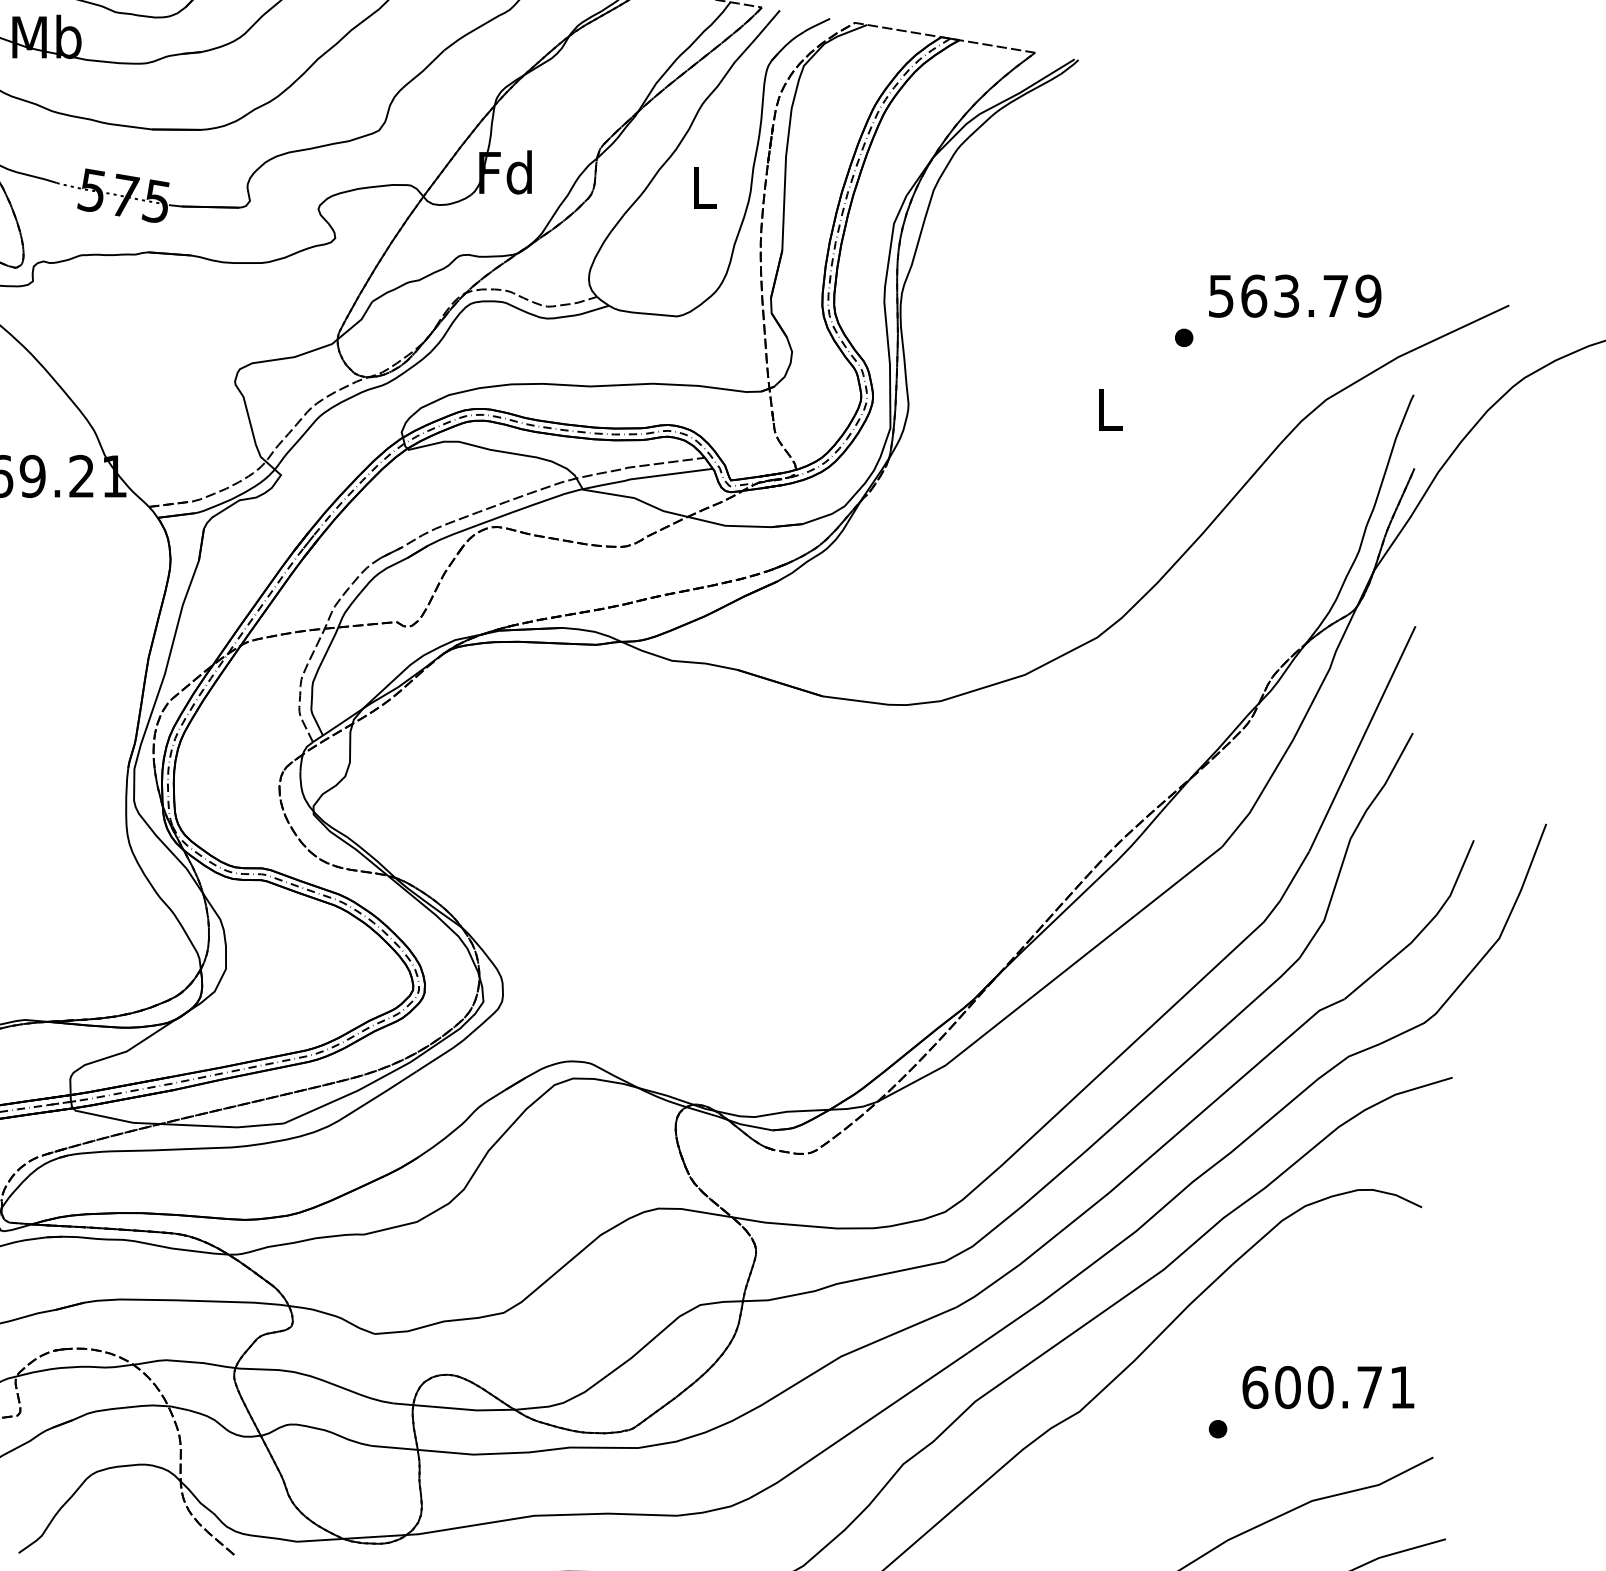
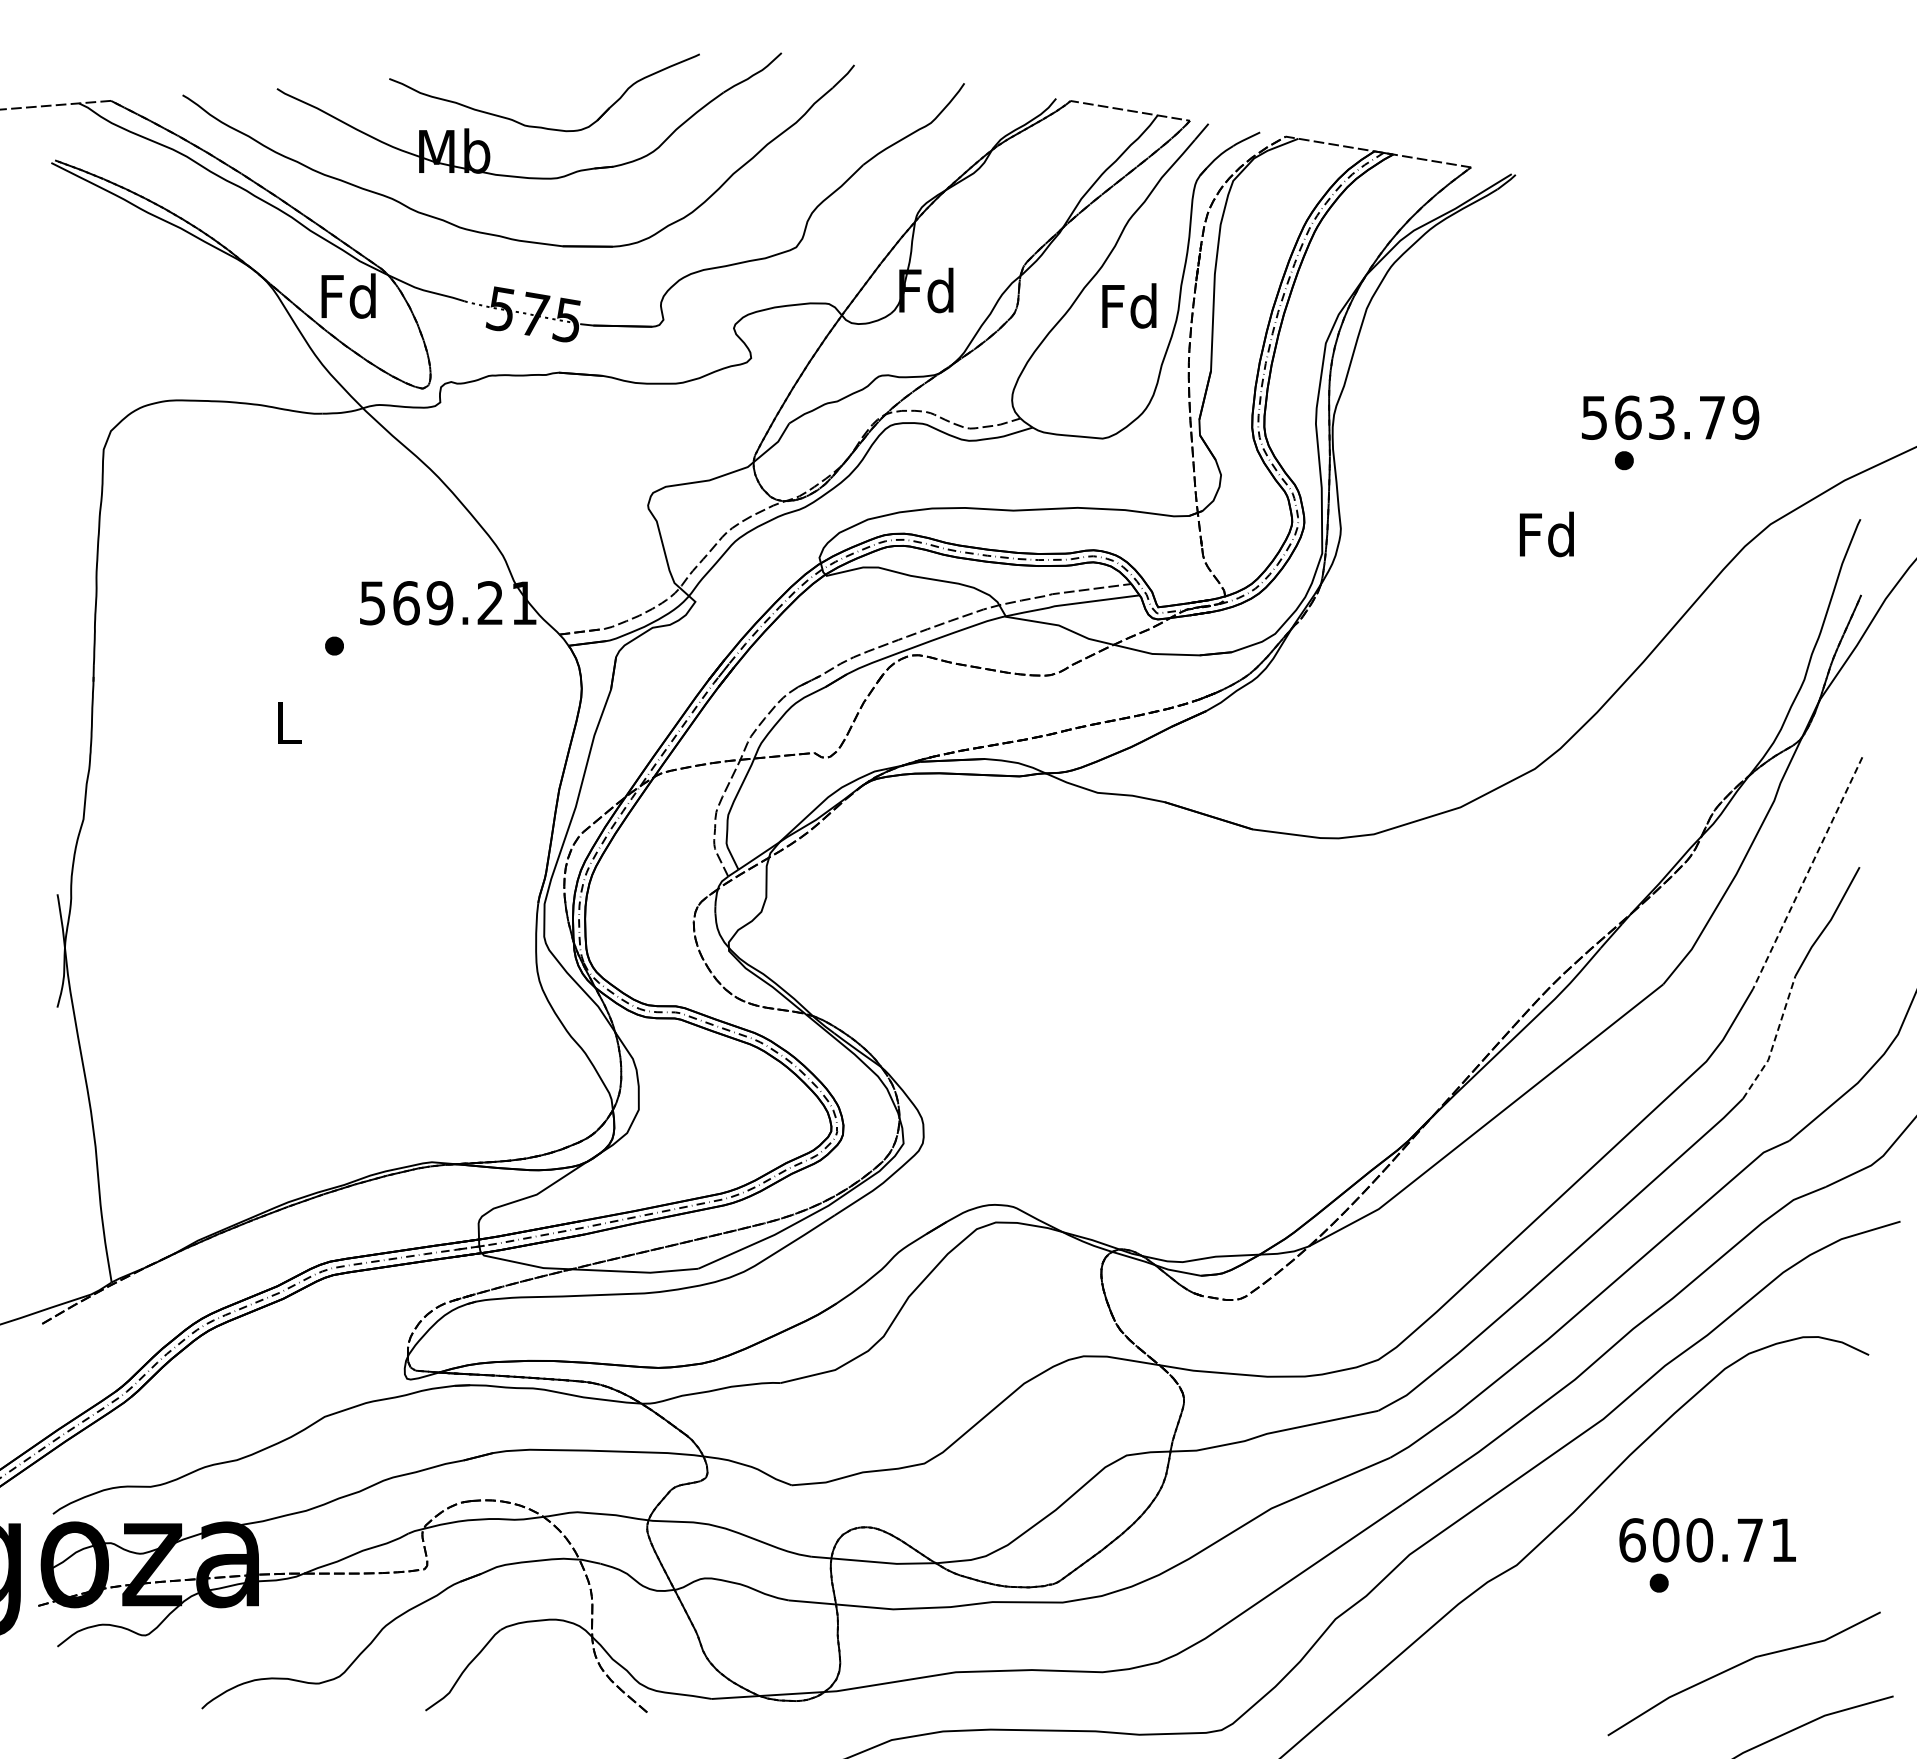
text: (703, 187) -> (1129, 305), L -> Fd
text: (1295, 295) -> (1670, 417), moved
text: (1108, 409) -> (1546, 534), L -> Fd
line: (1362, 739) -> (1807, 873), solid -> dashed
line: (1330, 901) -> (1774, 1040), solid -> dashed
text: (1328, 1387) -> (1707, 1540), moved

